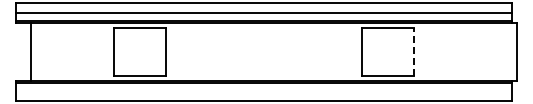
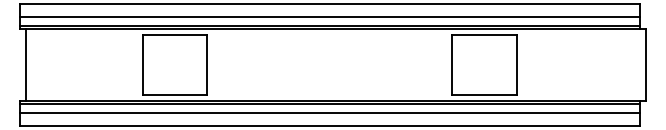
line: (31, 51) -> (26, 64), moved
line: (413, 51) -> (516, 64), dashed -> solid
line: (263, 90) -> (329, 113), added

